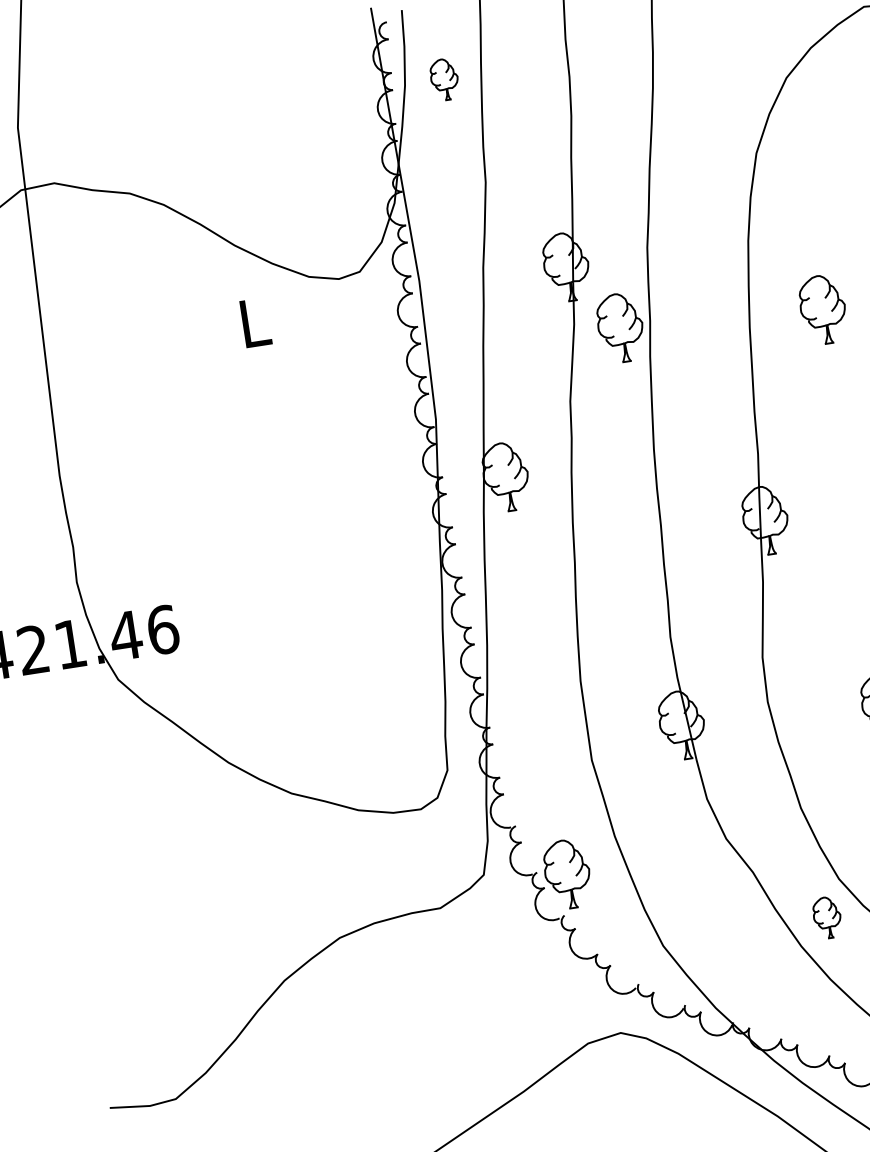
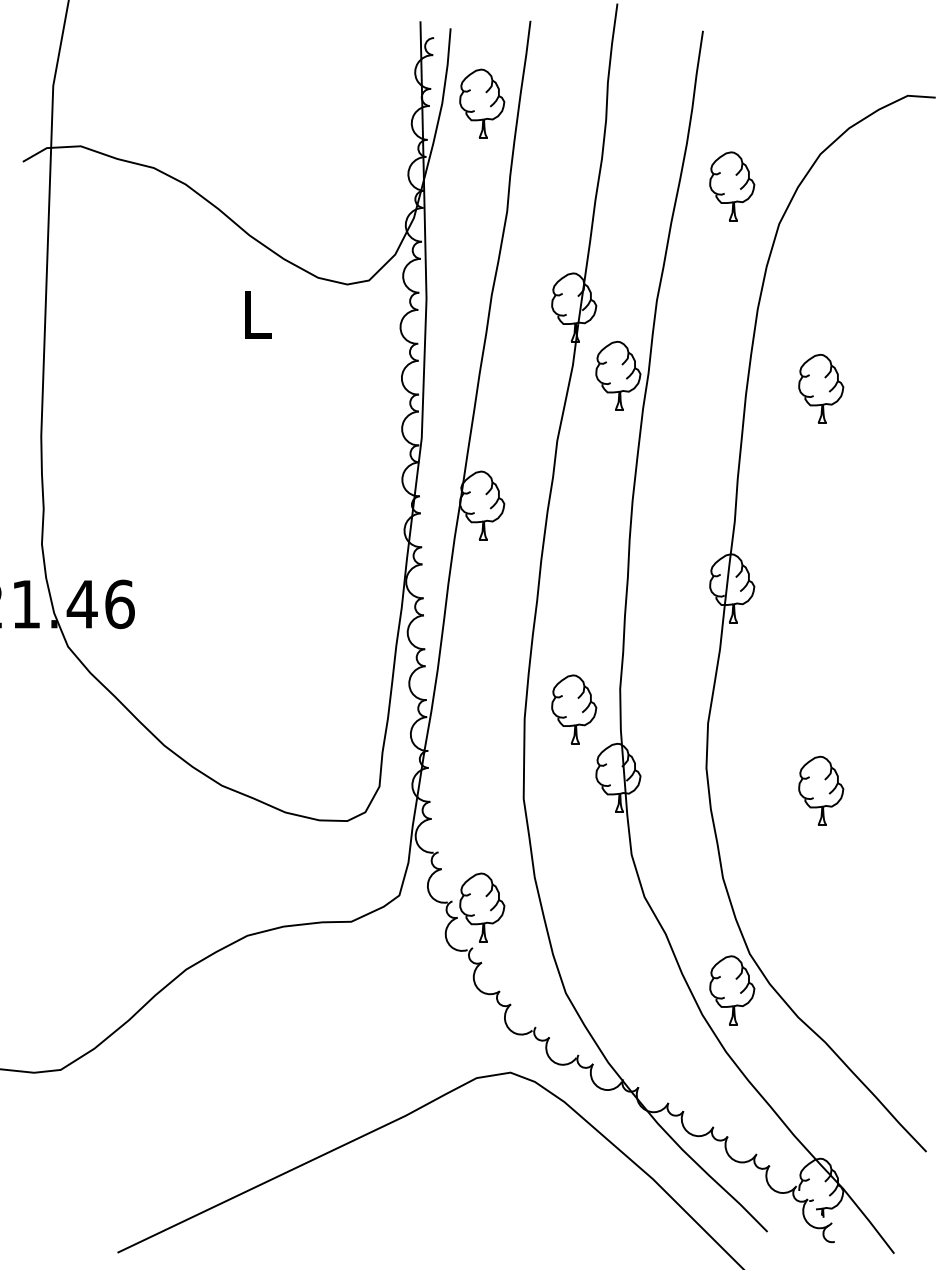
part: (444, 79) -> (482, 103), size x1.67
part: (704, 123) -> (732, 186), added
part: (628, 664) -> (574, 709), added
part: (827, 917) -> (732, 990), size x1.67

